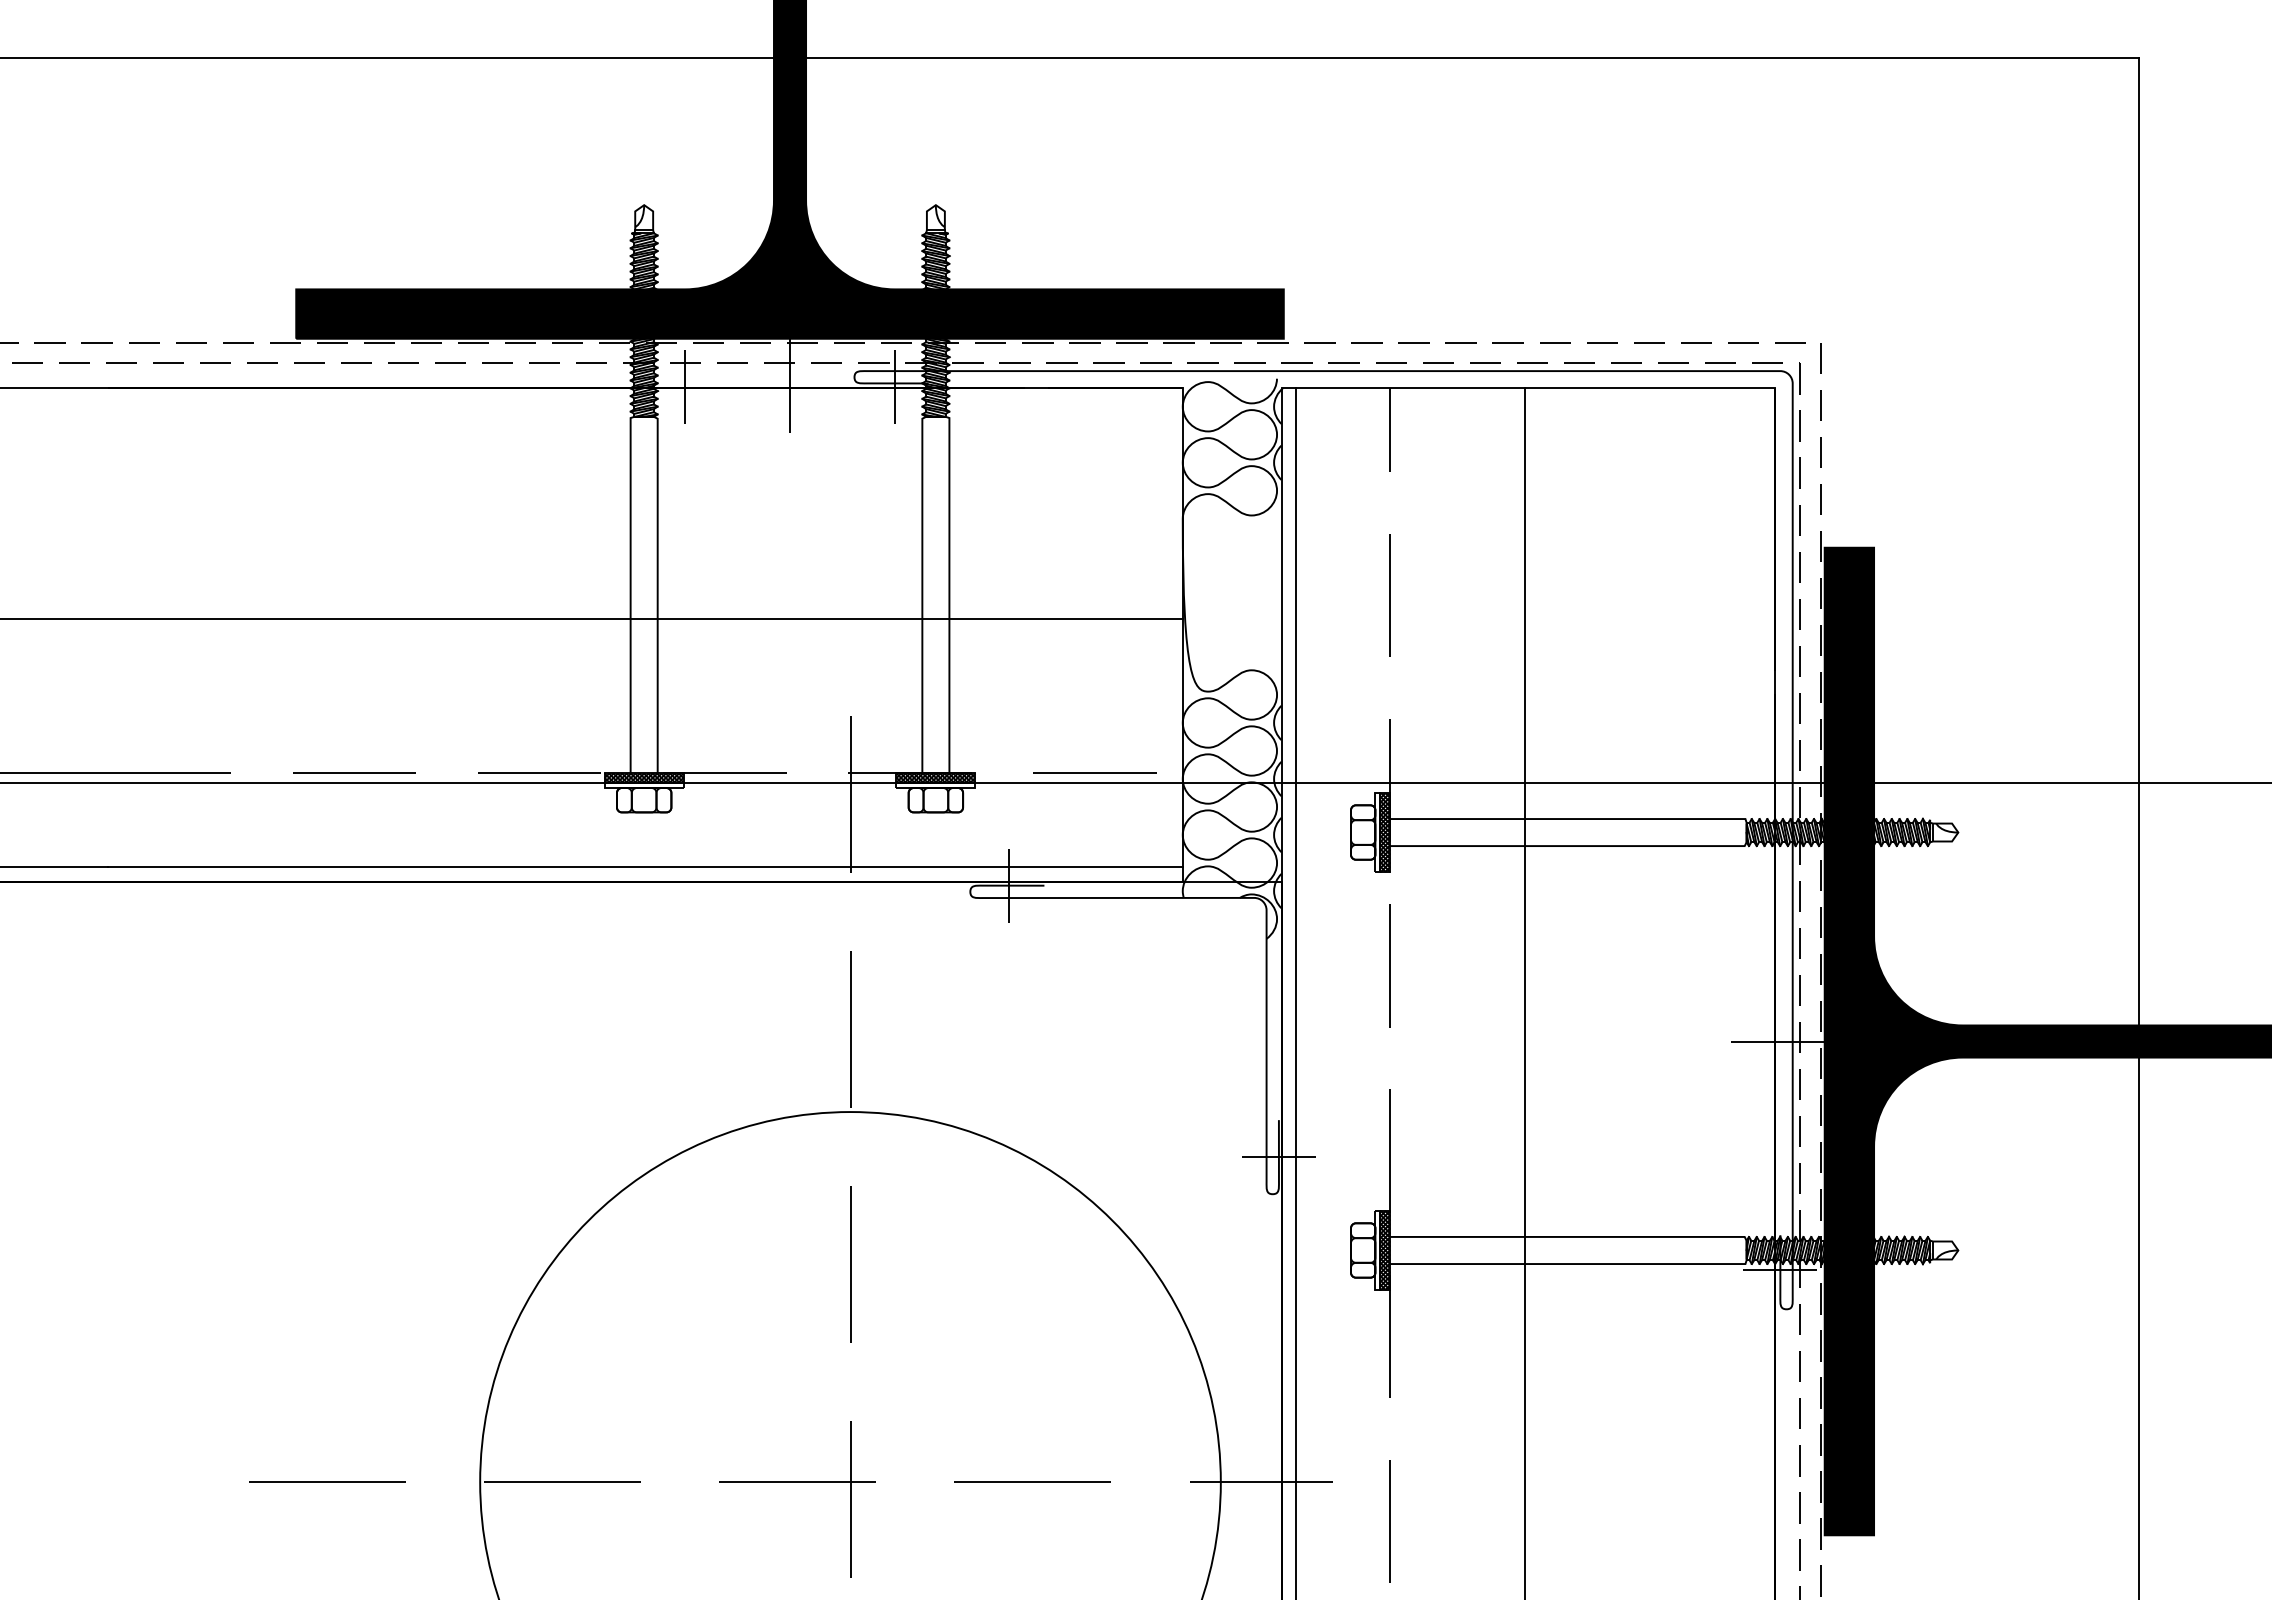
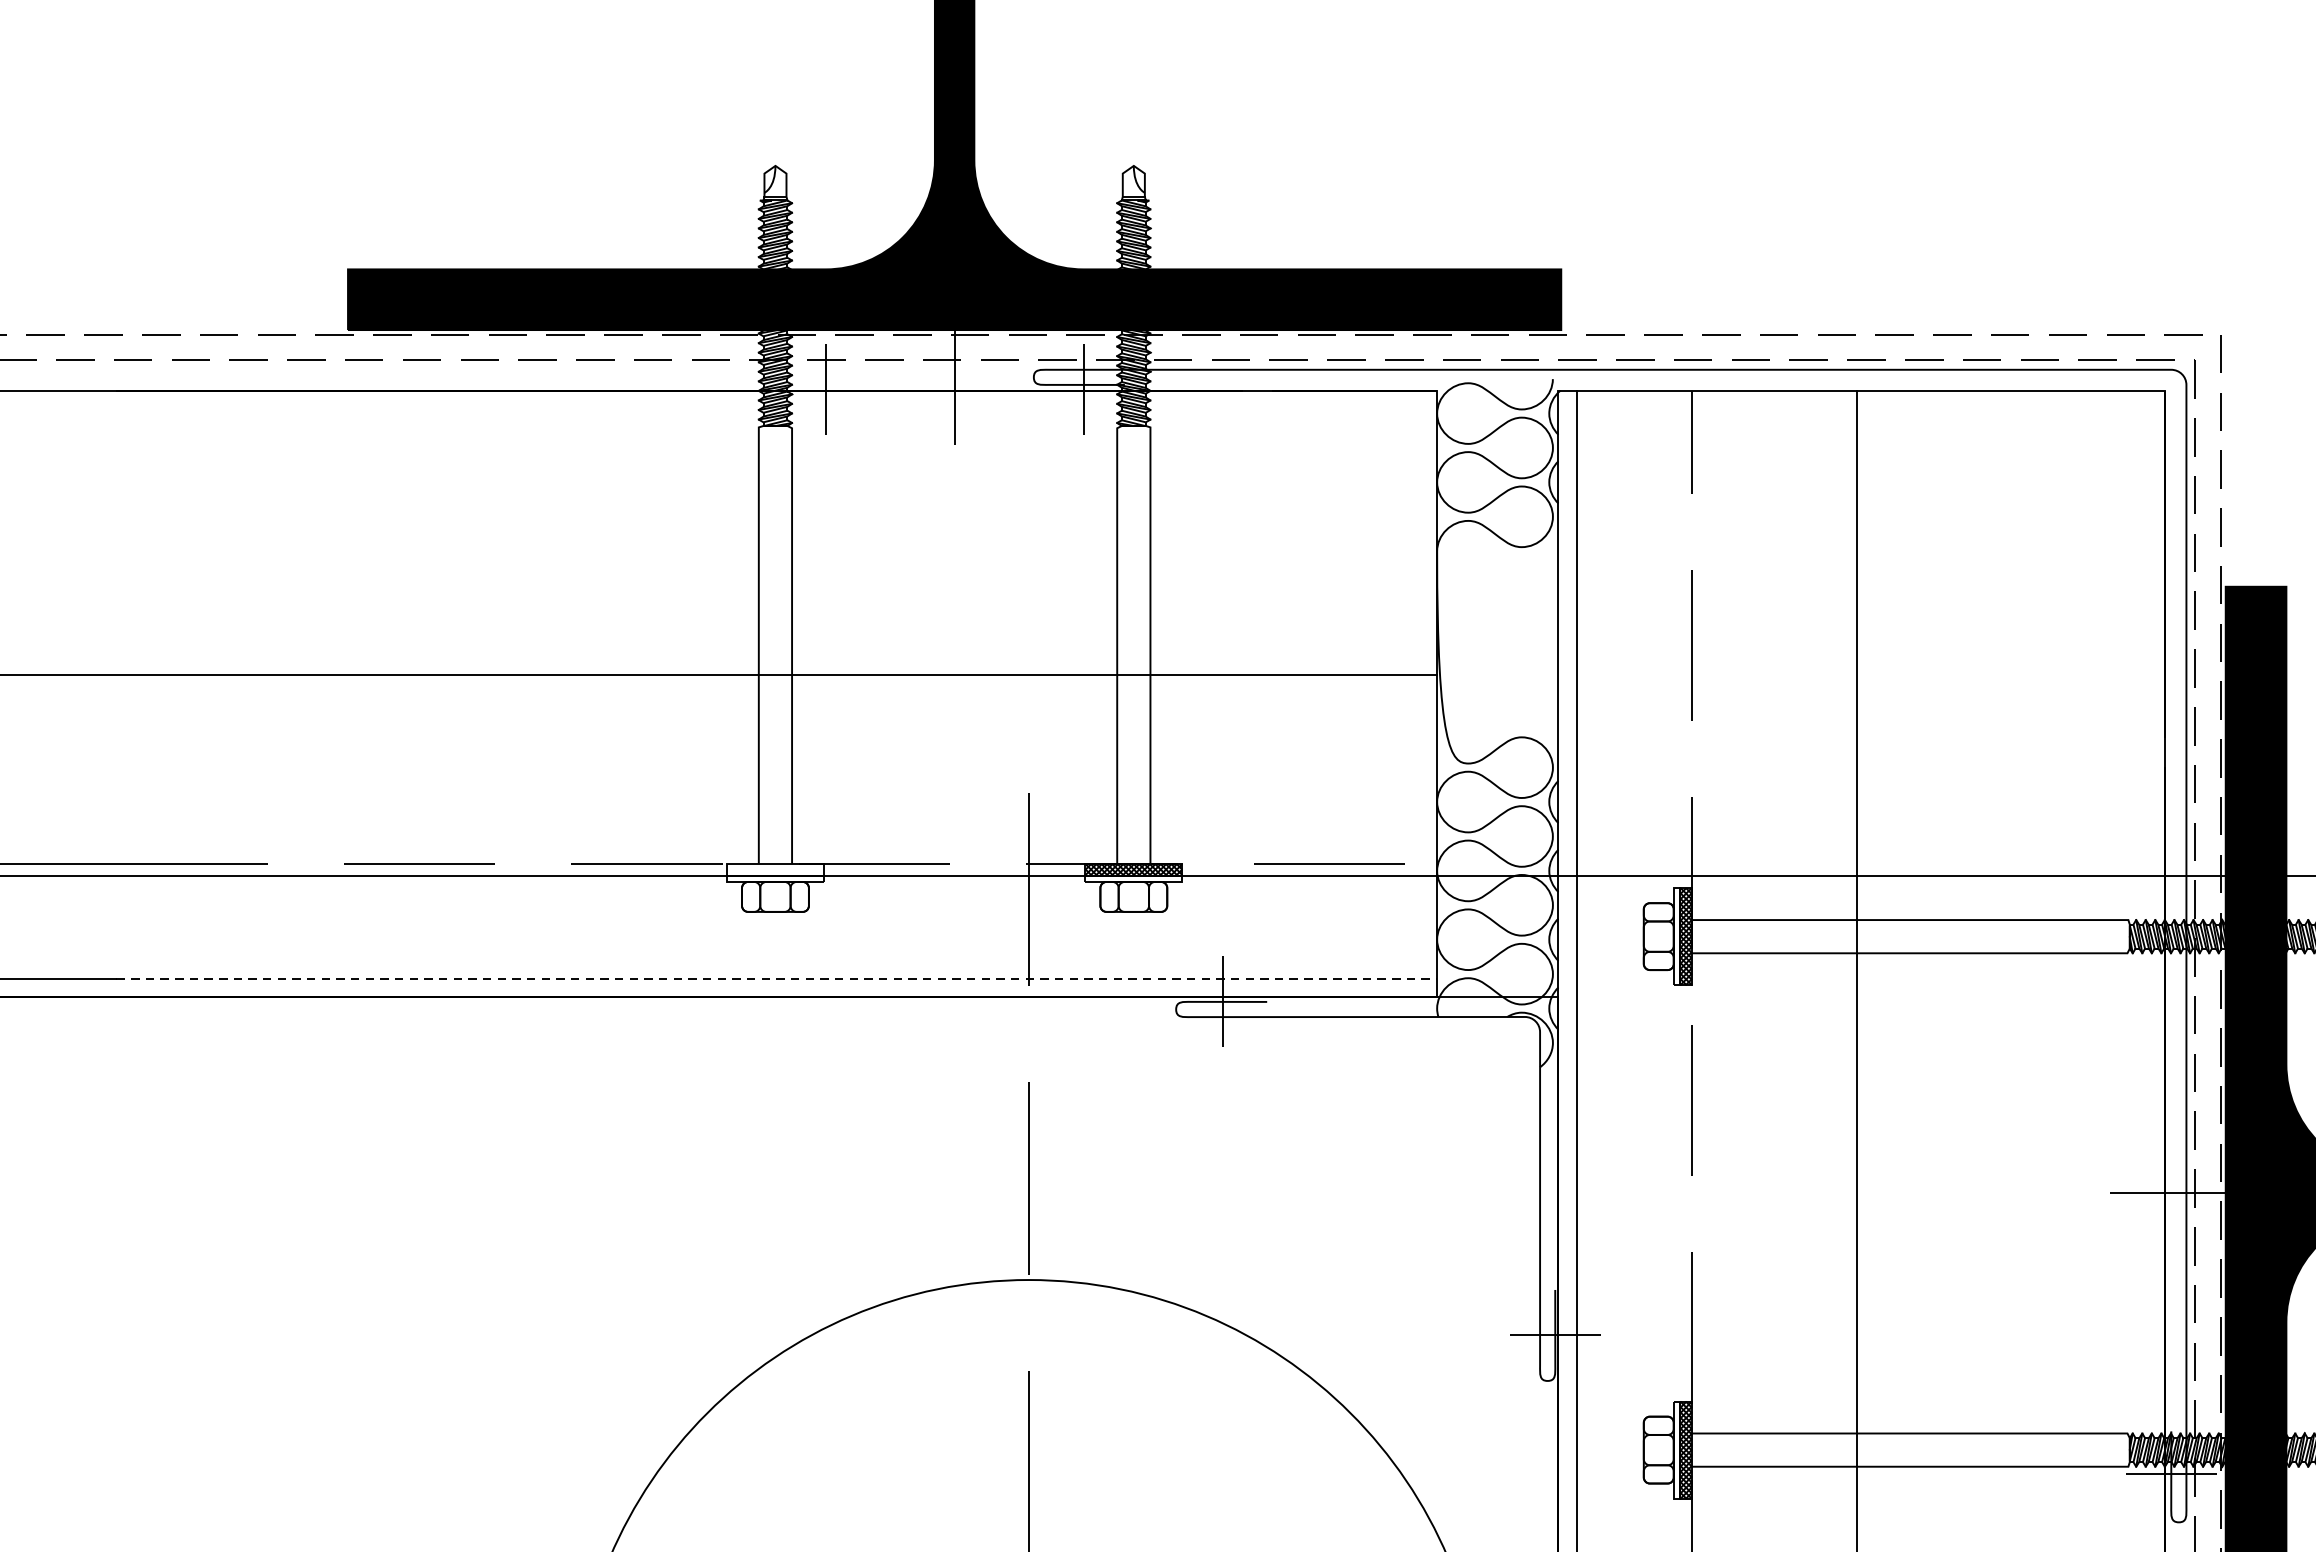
hatch: (643, 778) -> (774, 870), removed
line: (645, 867) -> (777, 979), solid -> dashed

